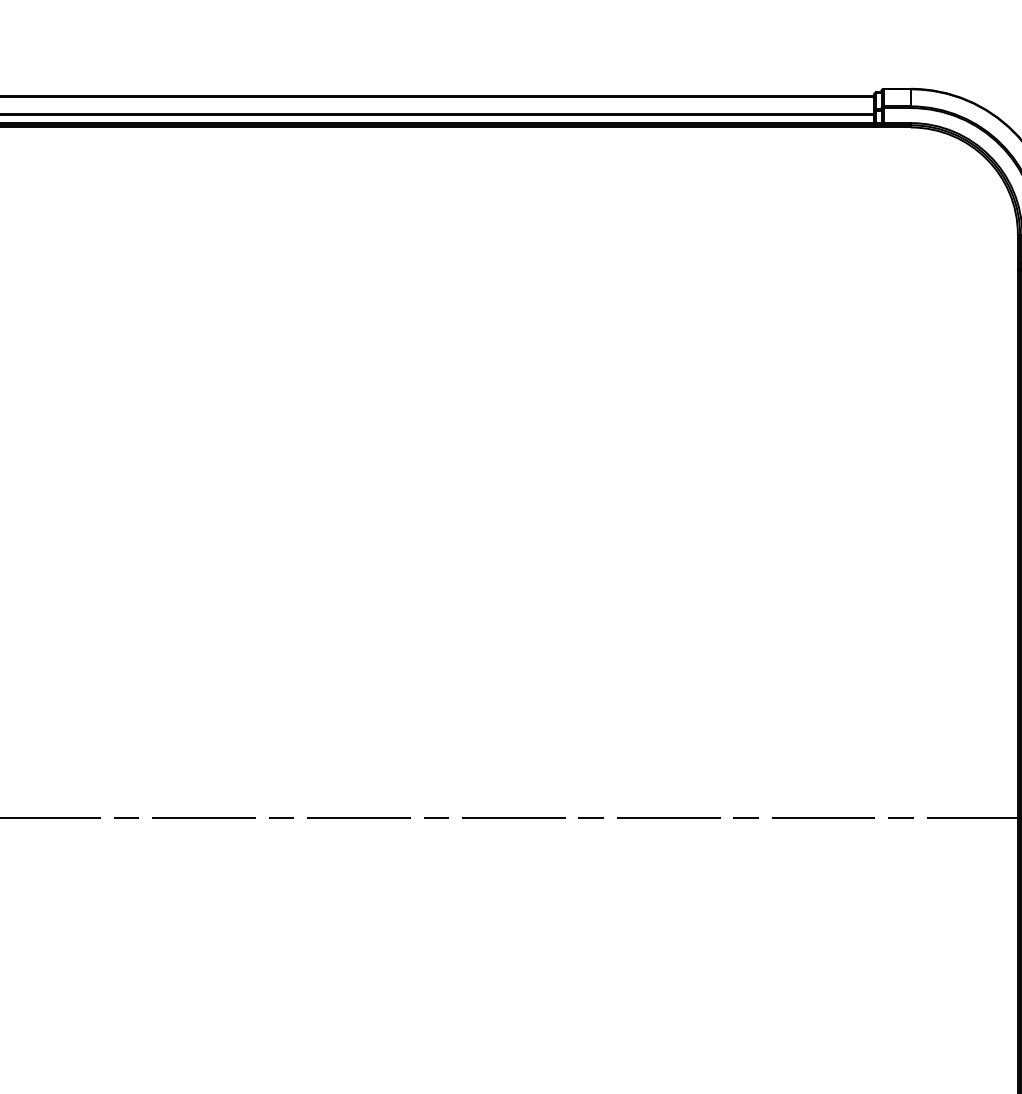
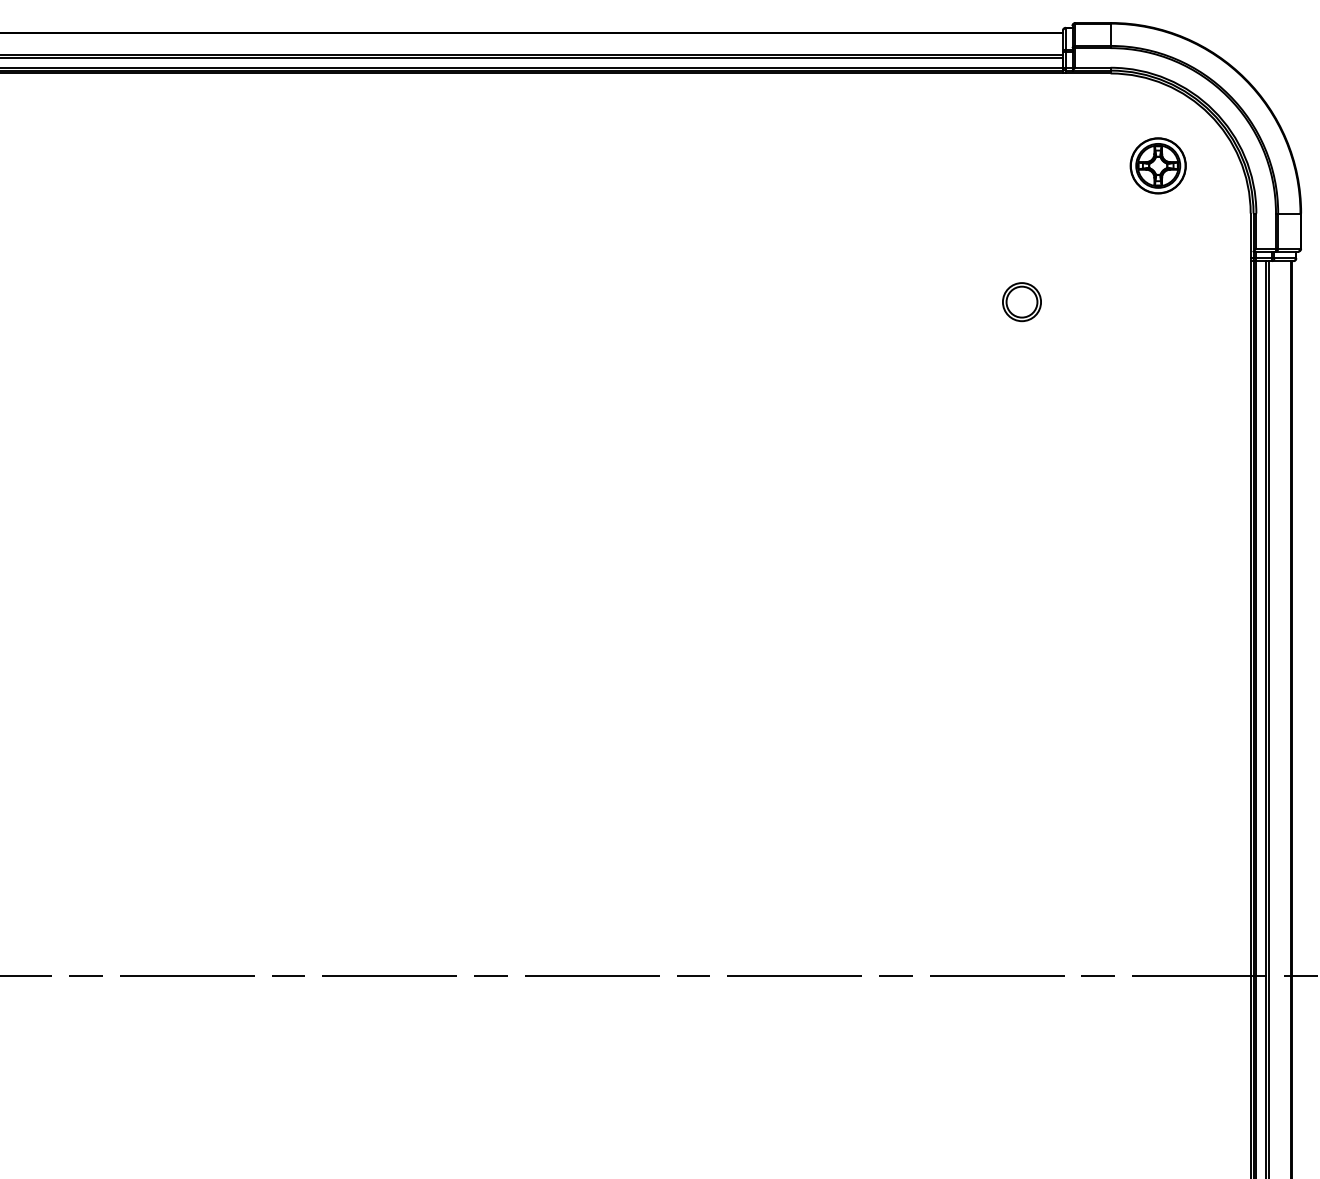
part: (947, 198) -> (1158, 166), added
part: (842, 302) -> (1021, 302), added

